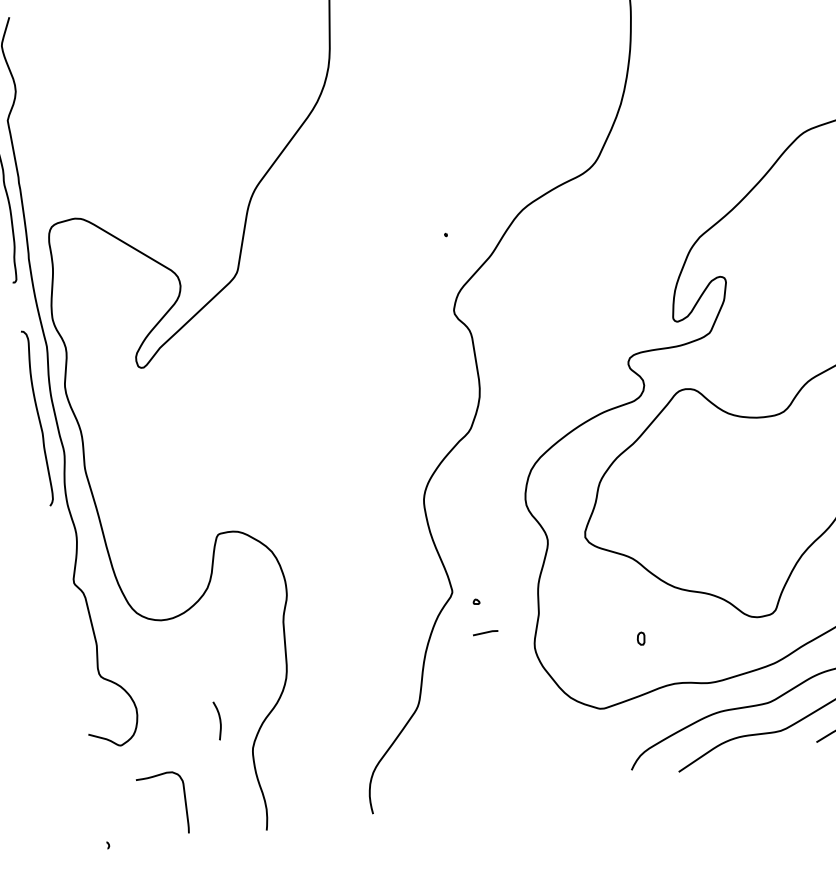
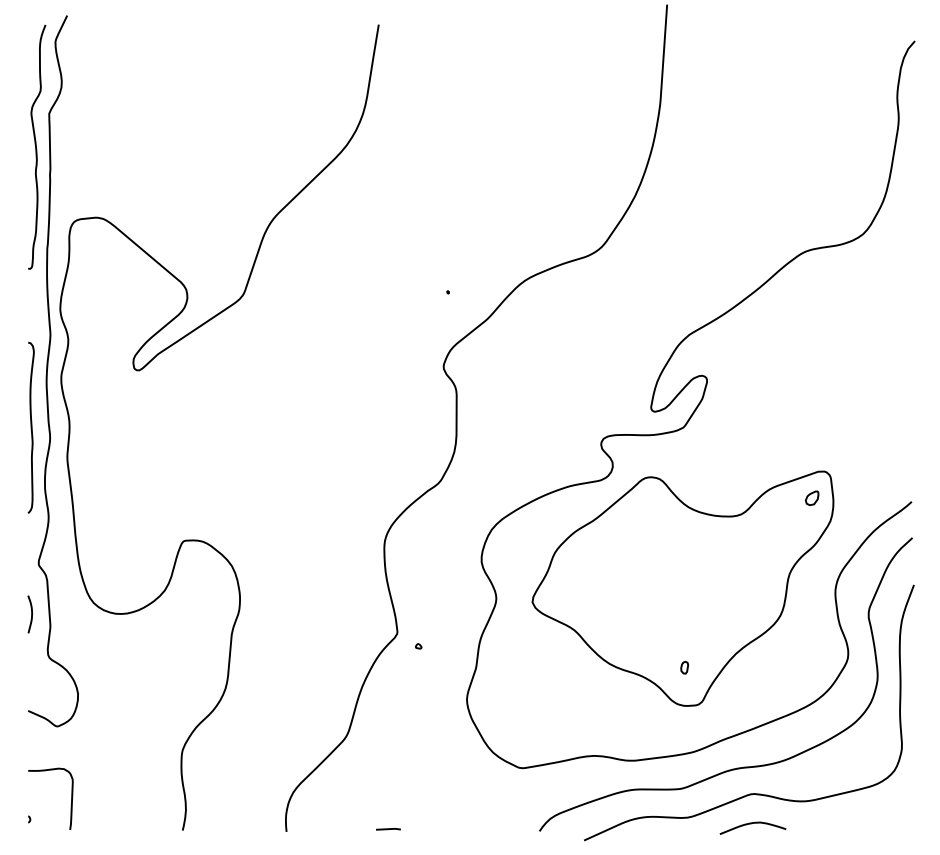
curve: (37, 417) -> (30, 427), moved
line: (485, 633) -> (388, 829), moved
part: (641, 638) -> (684, 667), moved
curve: (219, 720) -> (31, 614), moved
curve: (184, 801) -> (71, 798), moved

